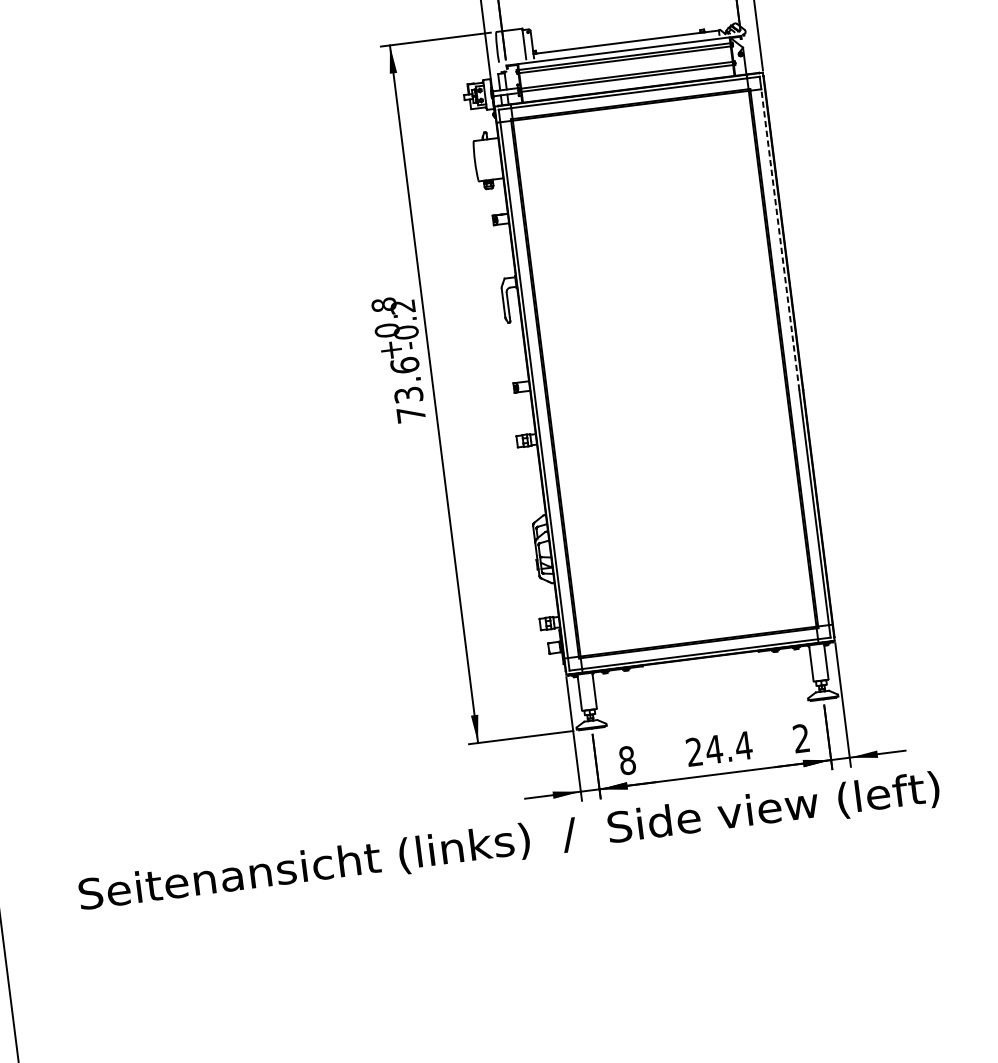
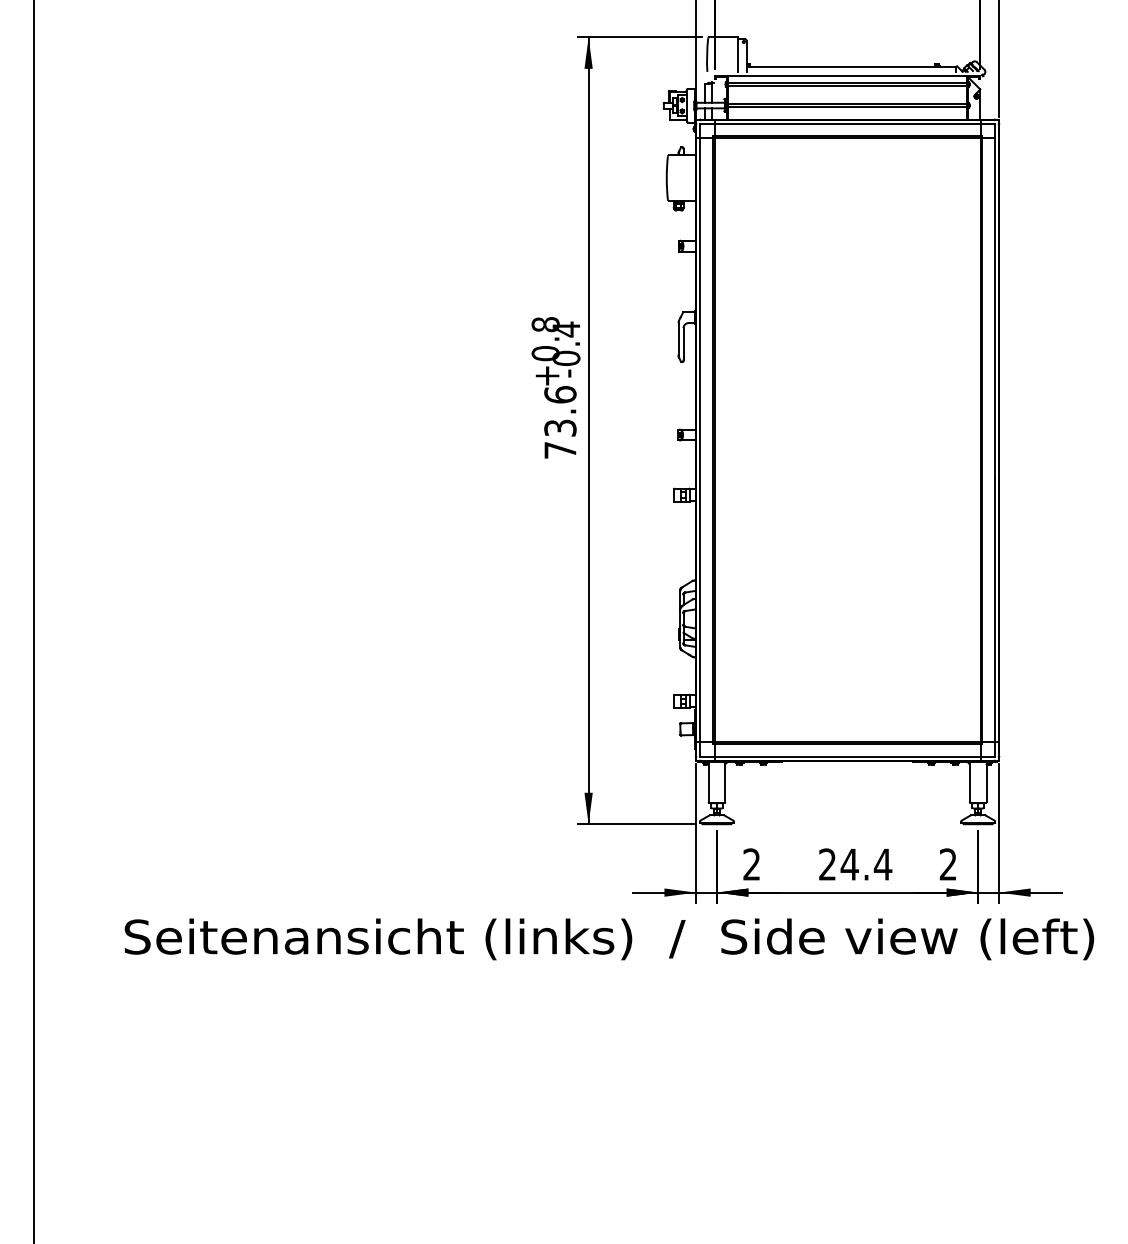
line: (780, 240) -> (994, 308), dashed -> solid
text: (403, 306) -> (566, 329), -0.2 -> -0.4
text: (627, 760) -> (751, 864), 8 -> 2

